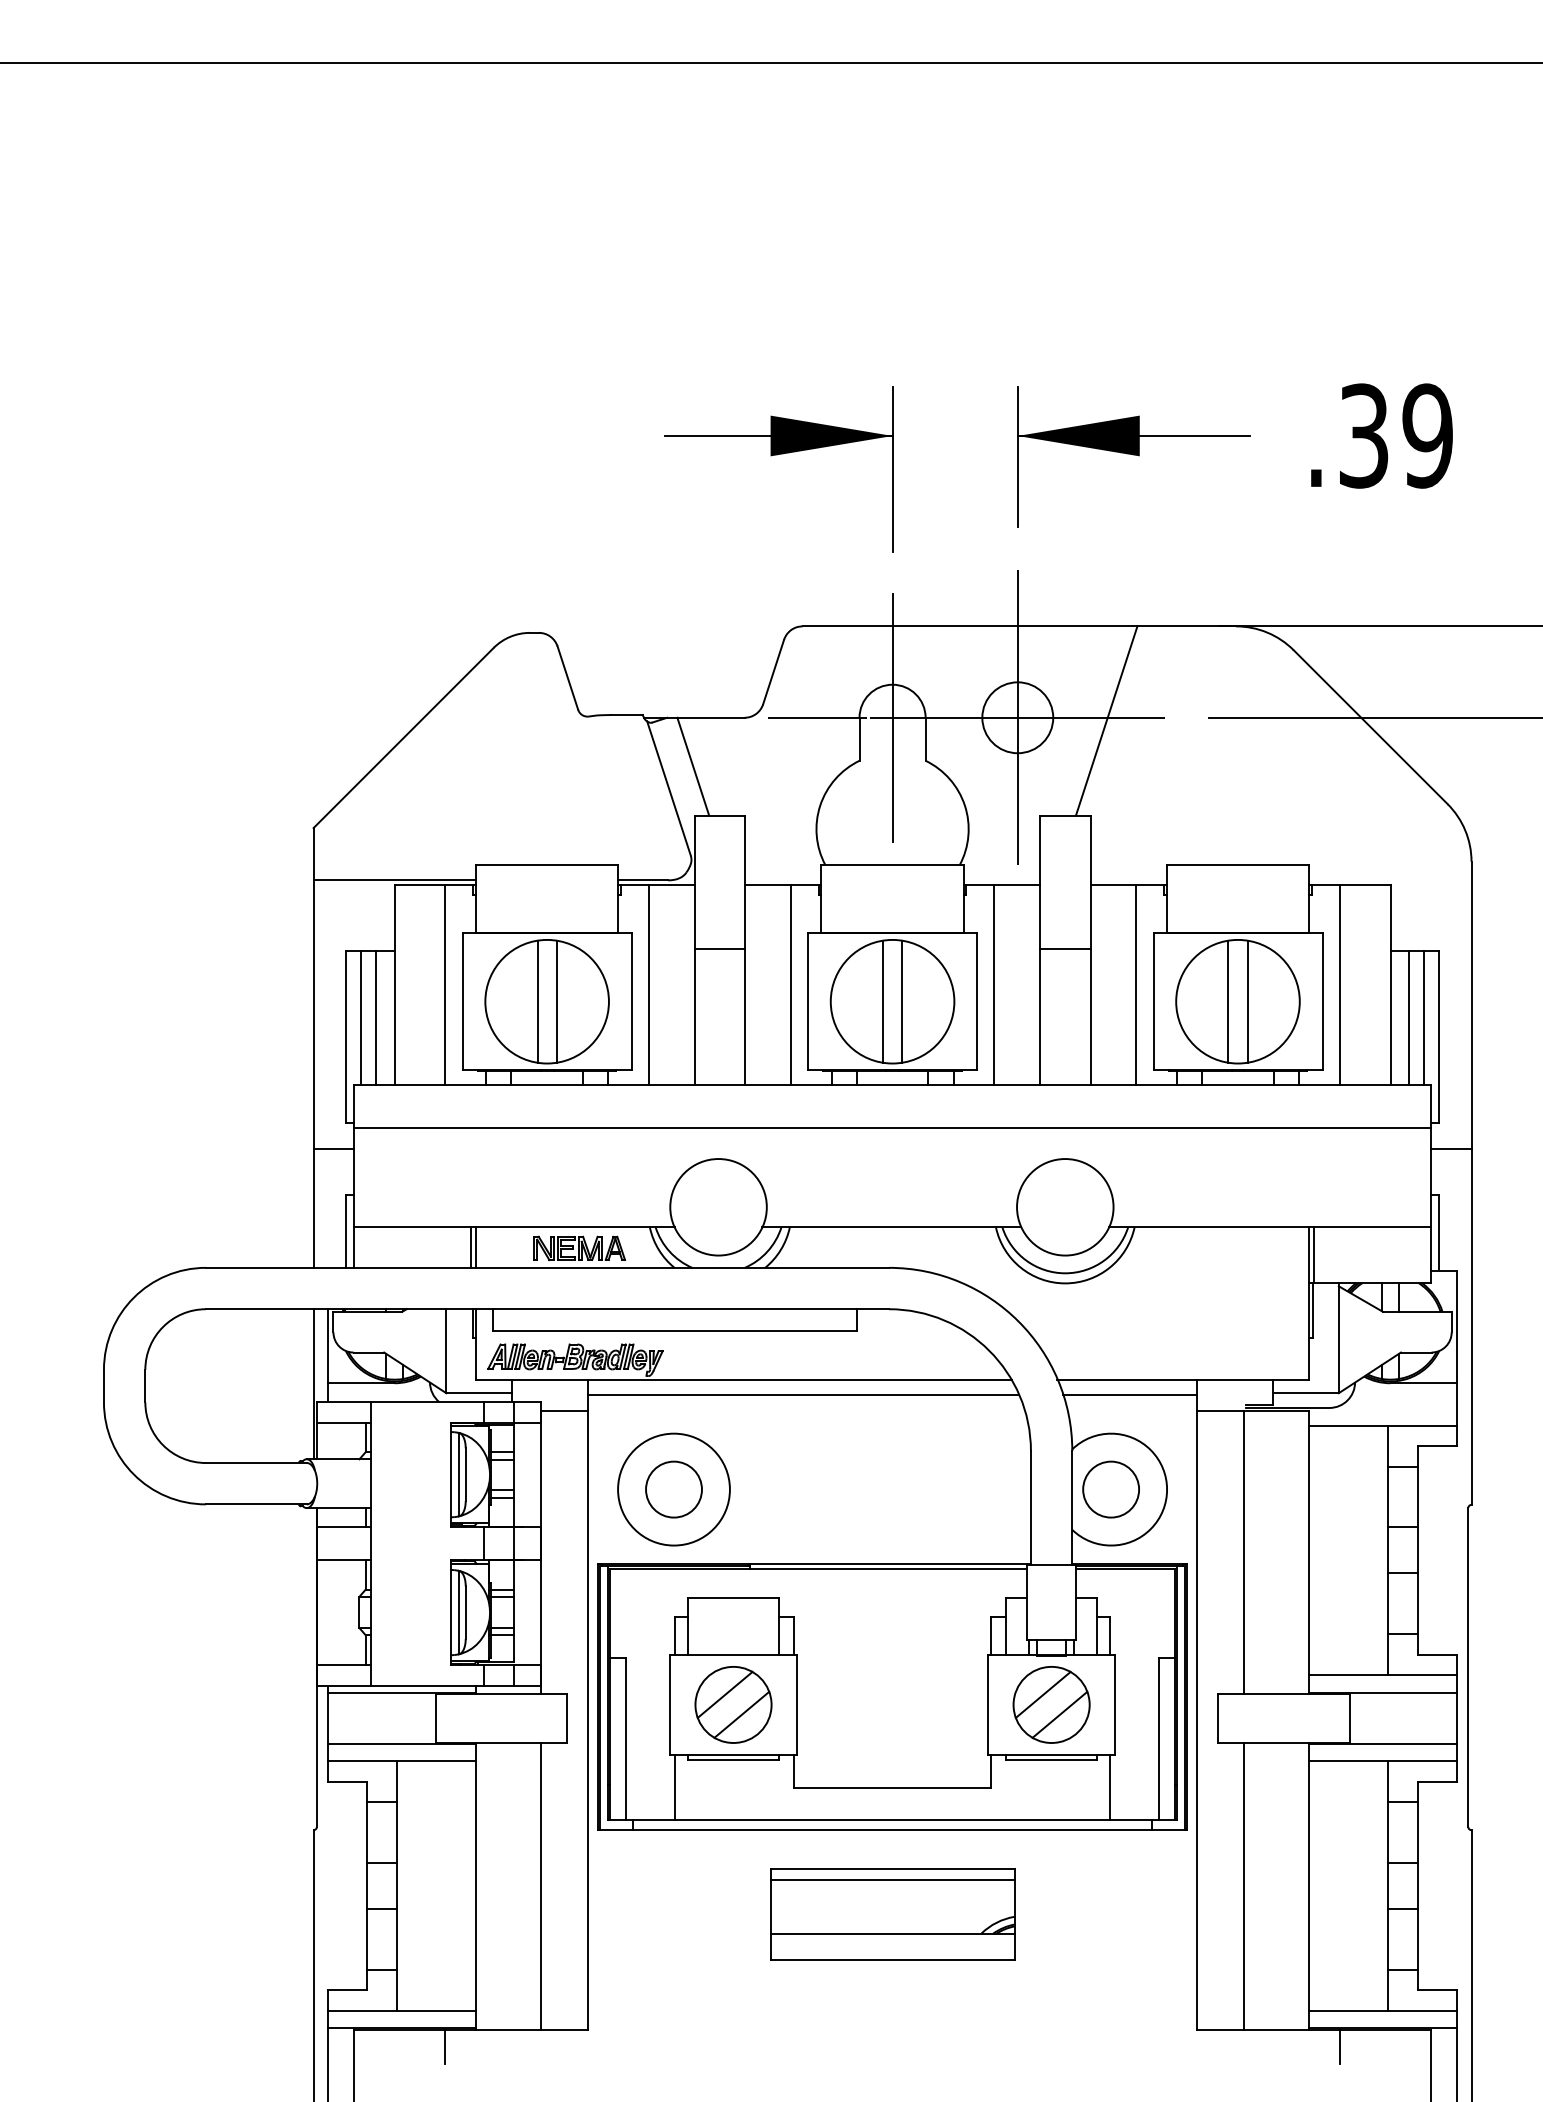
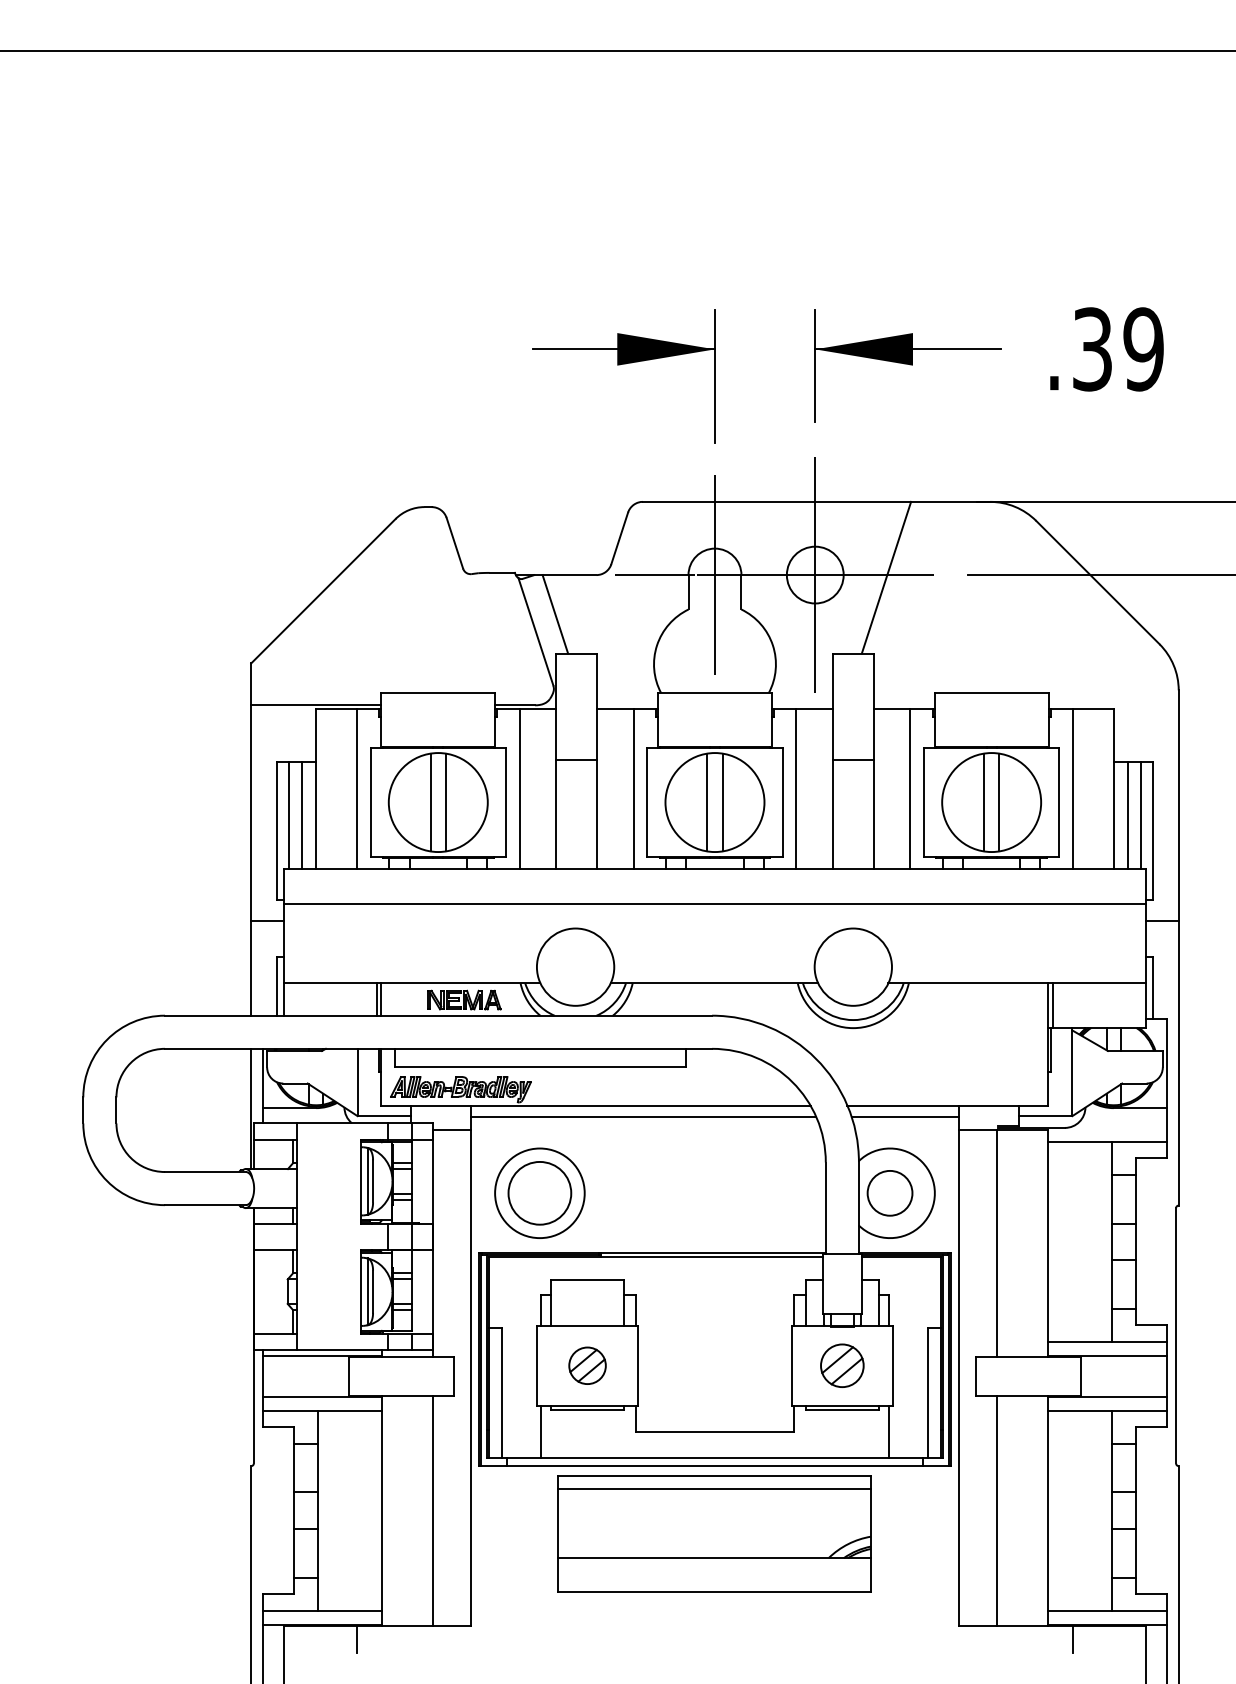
circle: (673, 1489) -> (539, 1193), size x1.4
part: (733, 1704) -> (587, 1365), size x0.6
part: (1051, 1704) -> (842, 1365), size x0.7
part: (892, 1914) -> (714, 1533), size x1.6

